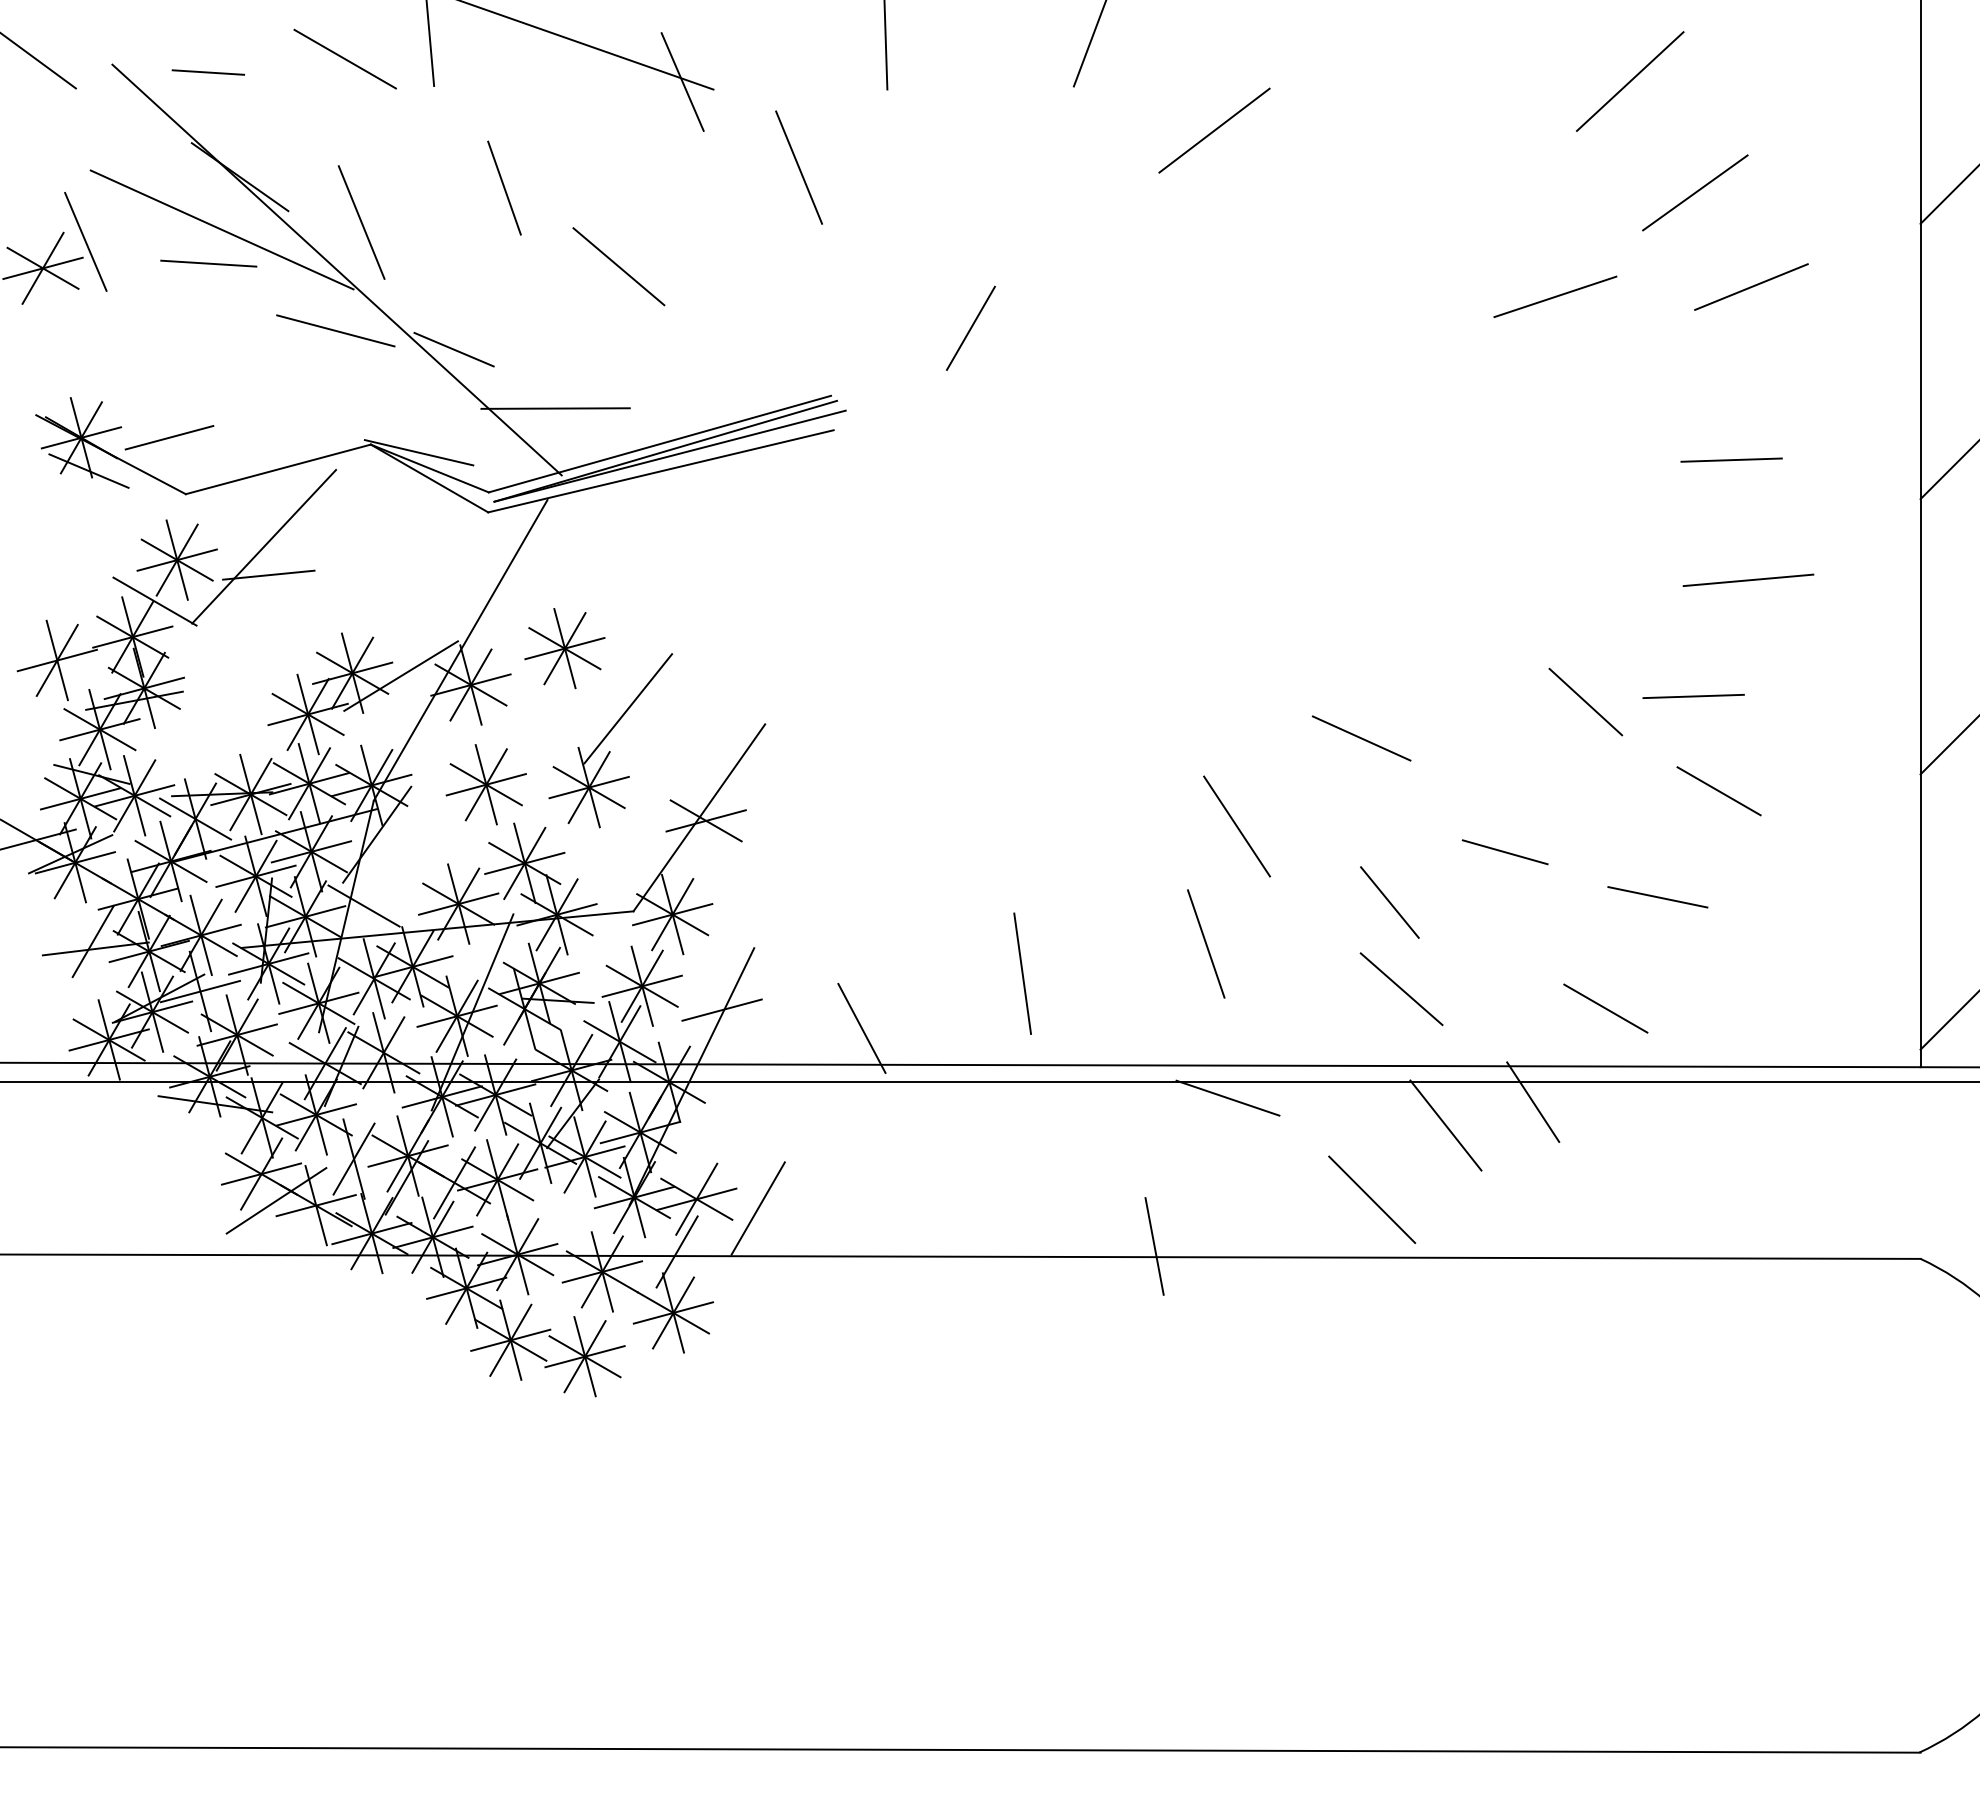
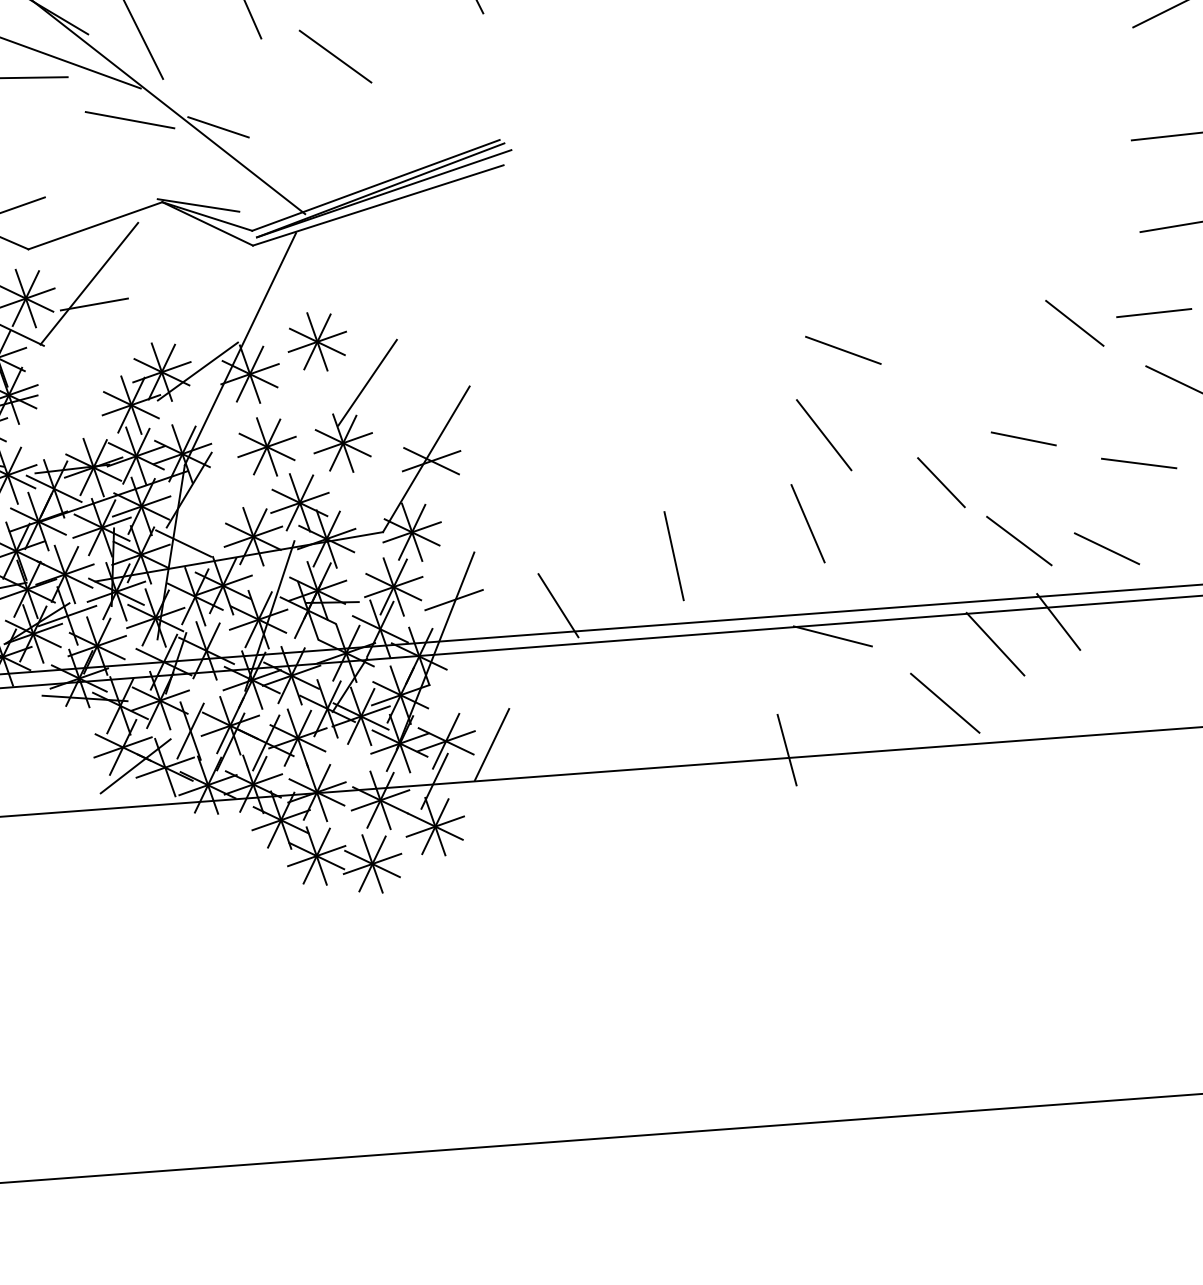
line: (1555, 296) -> (1029, 25), removed
line: (970, 327) -> (598, 81), removed
line: (555, 408) -> (296, 165), removed
line: (1361, 738) -> (843, 350), moved
line: (1401, 989) -> (1019, 541), moved

